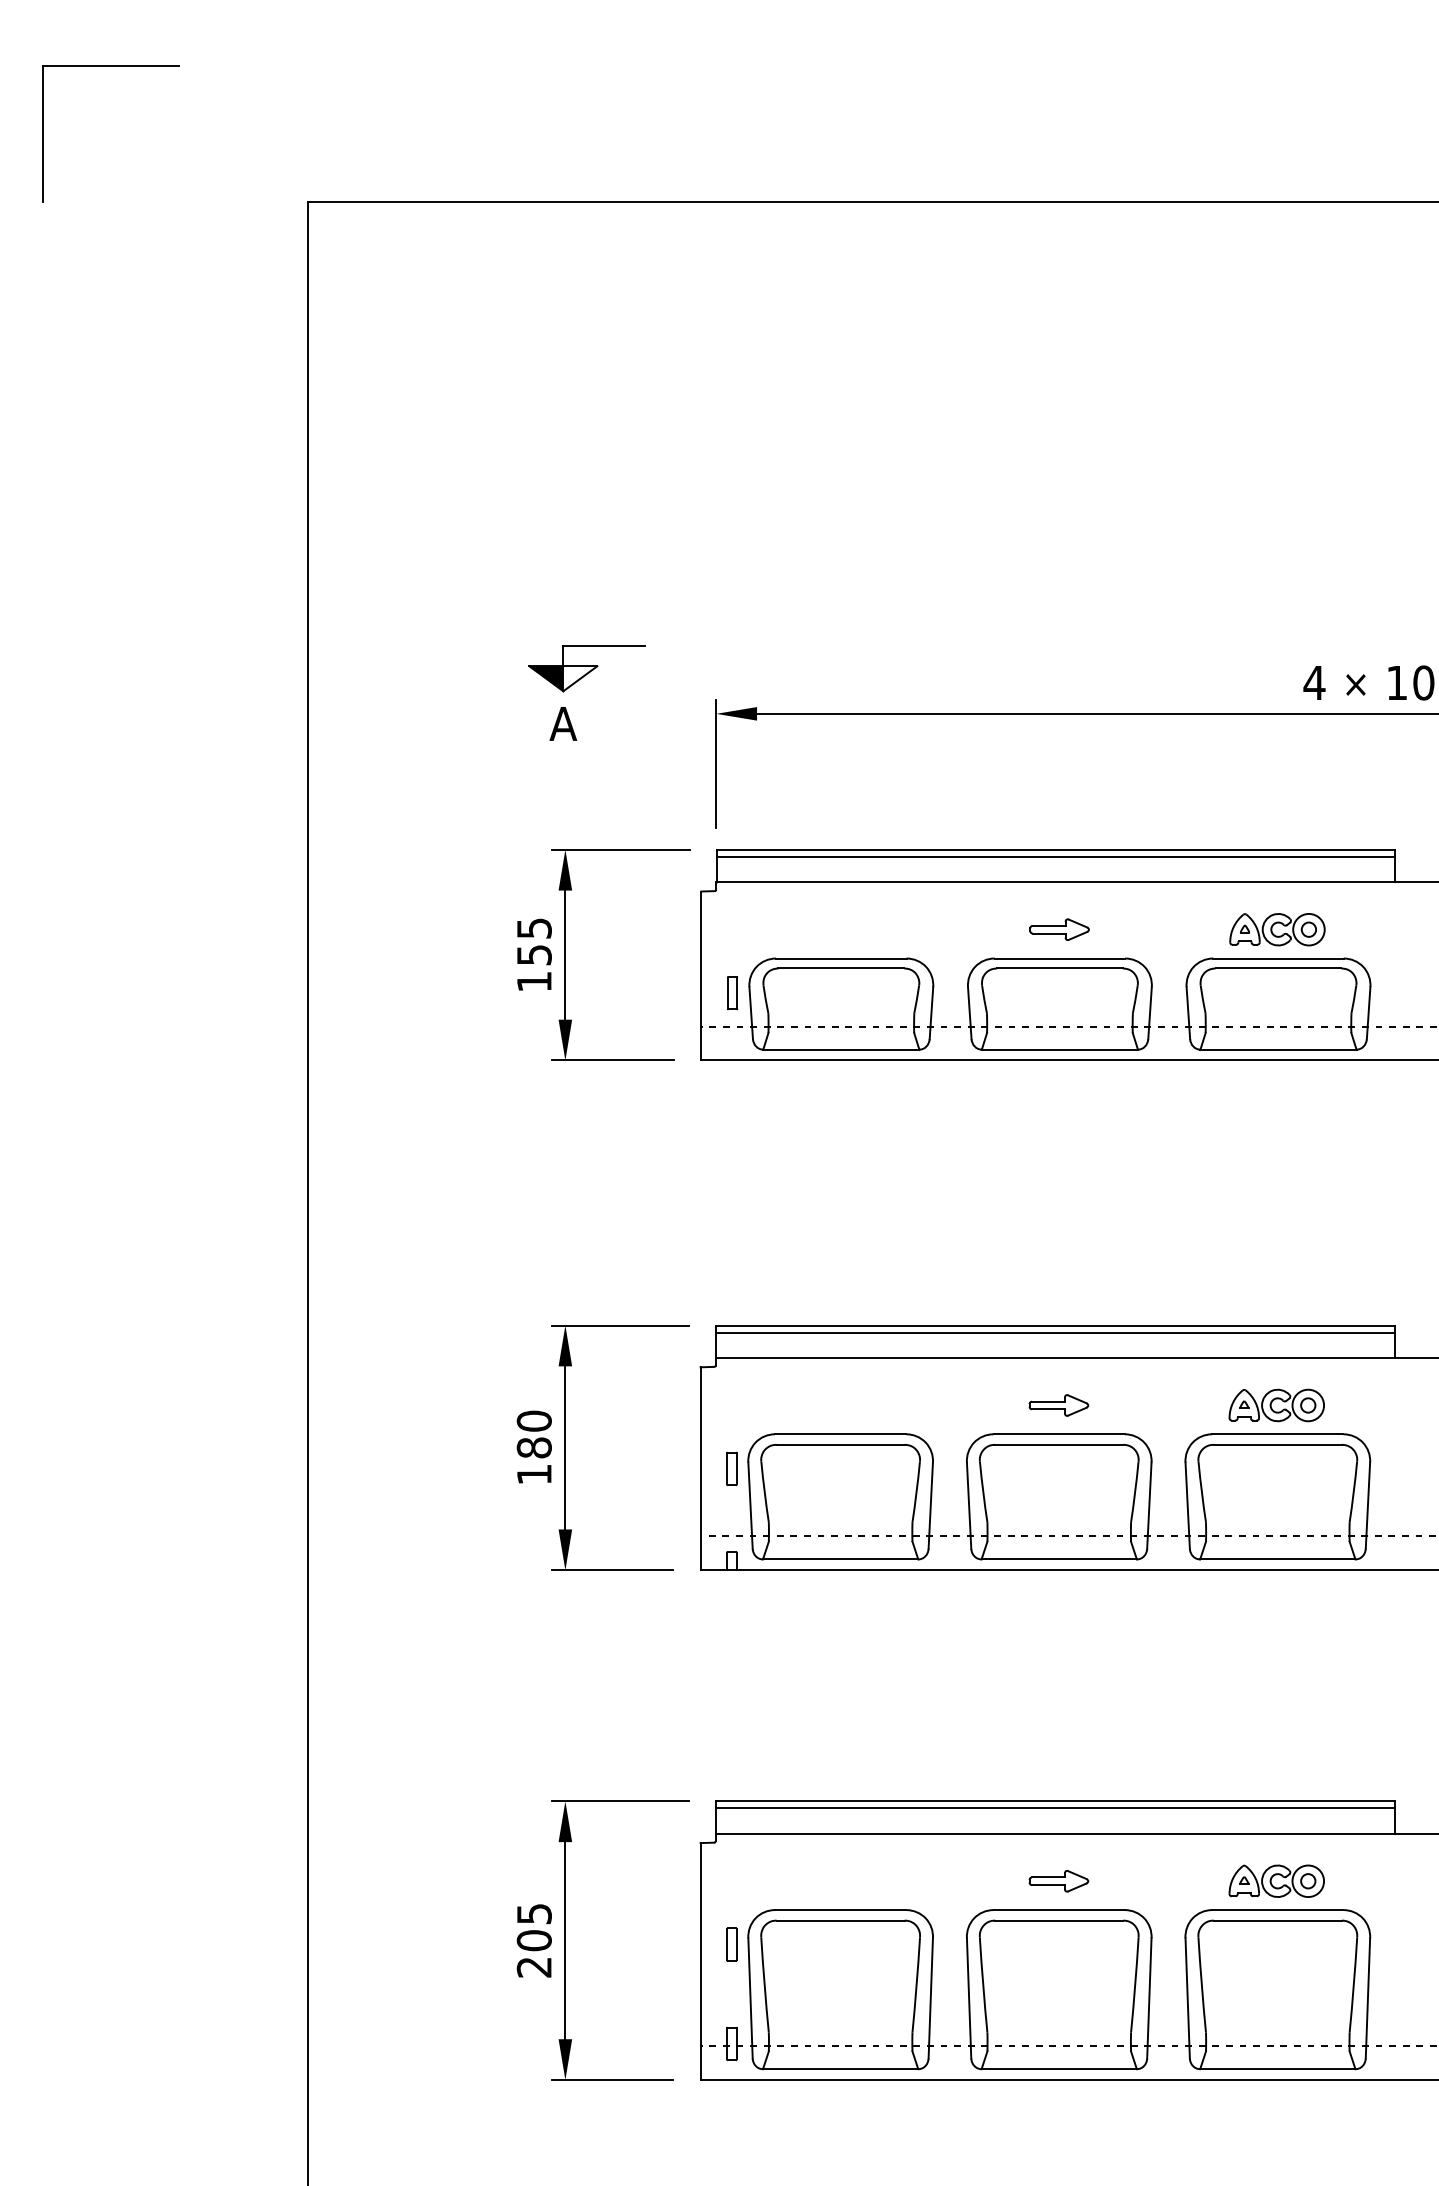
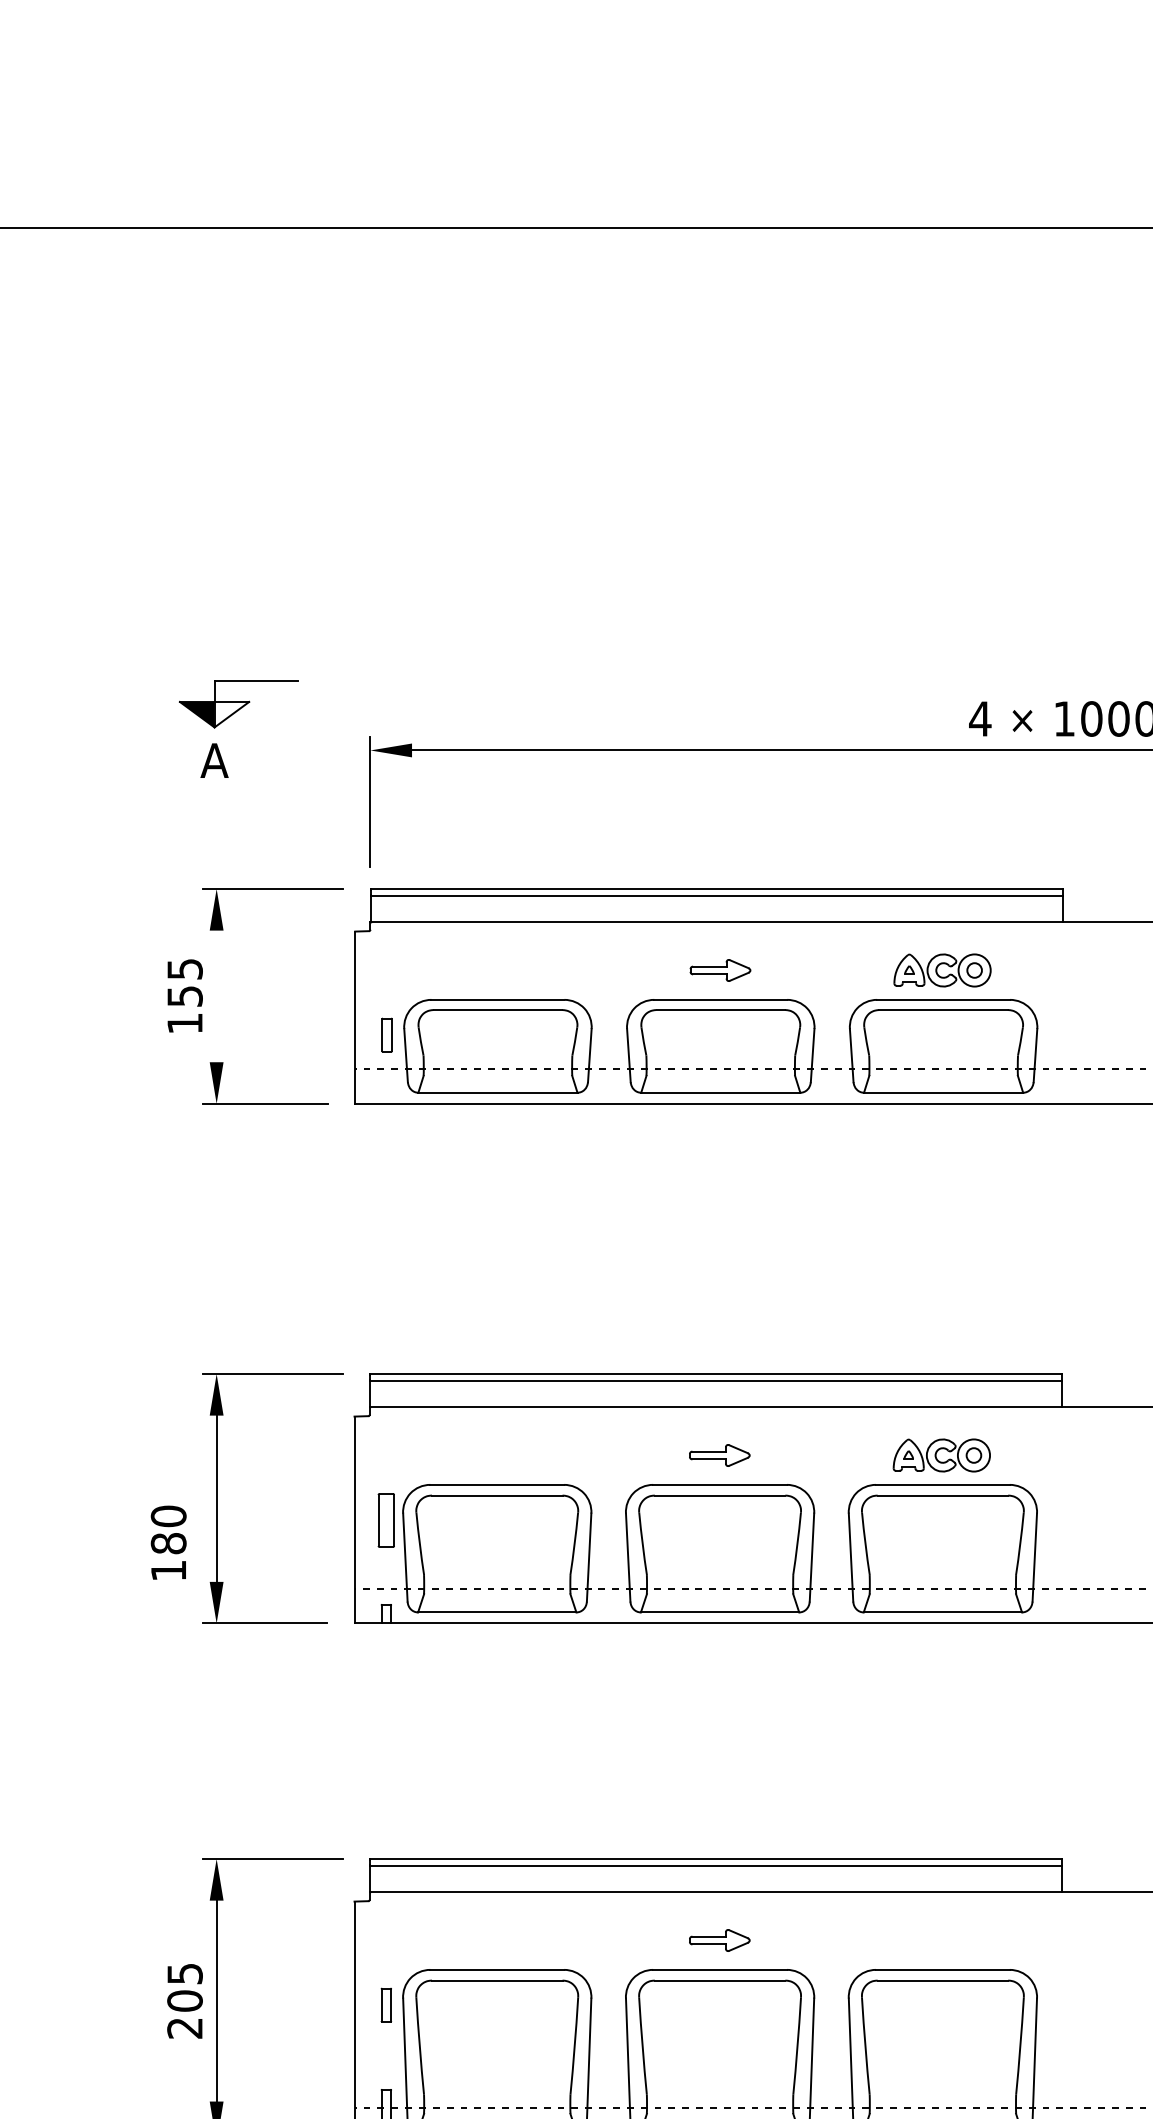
line: (565, 954) -> (216, 995), removed
text: (533, 1446) -> (167, 1542), moved
part: (731, 1468) -> (385, 1519), size x1.6
part: (1276, 1880) -> (941, 1939), removed

